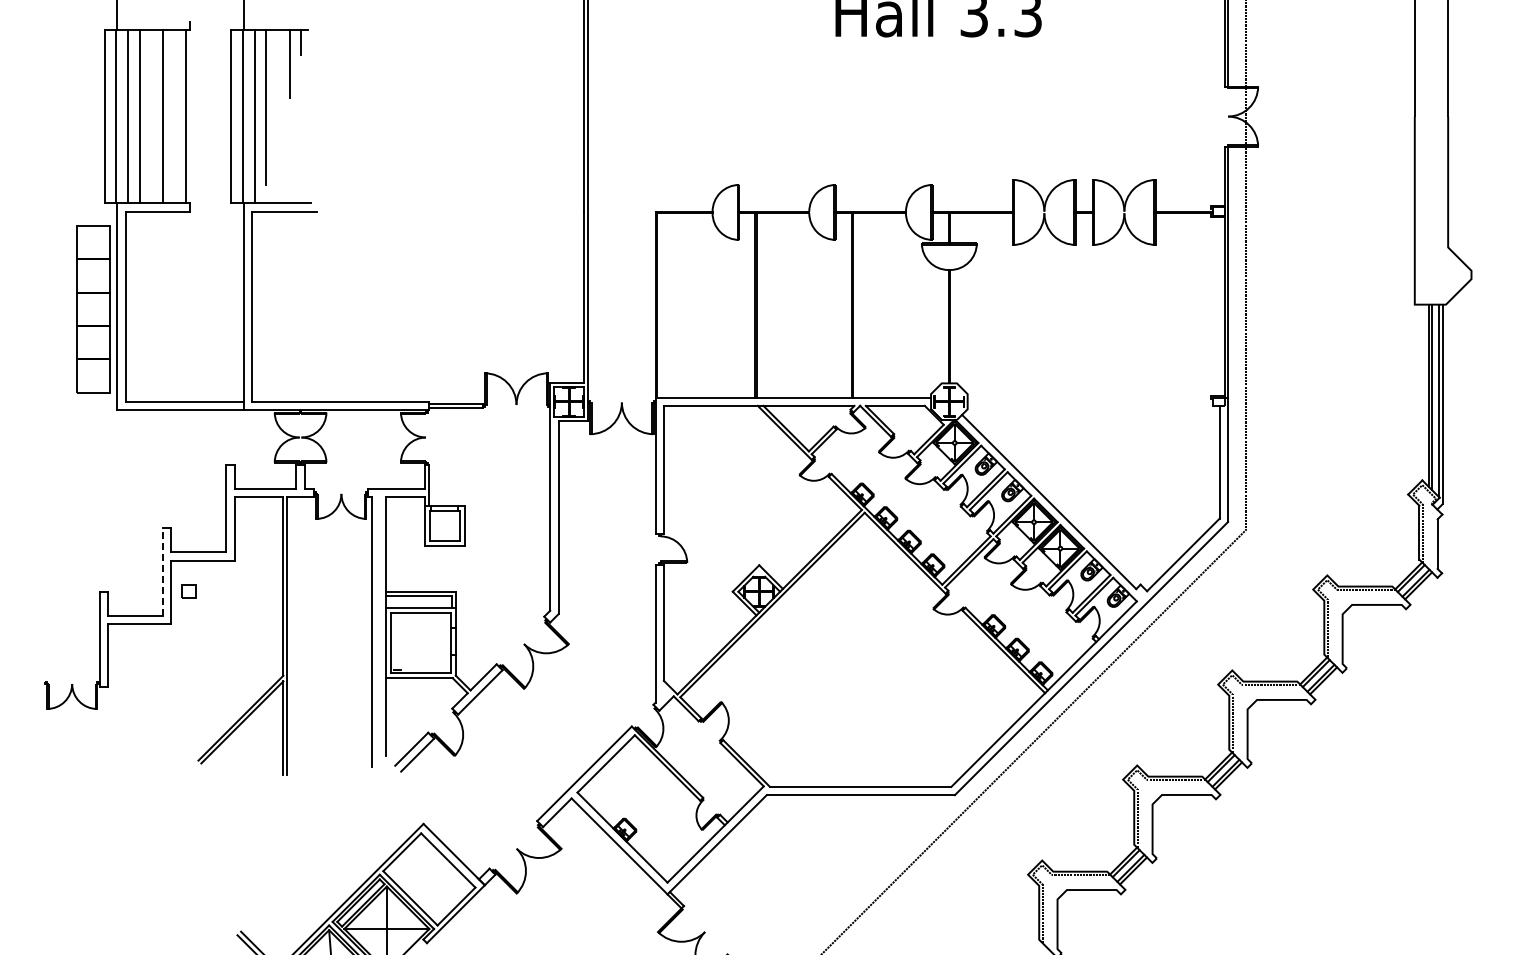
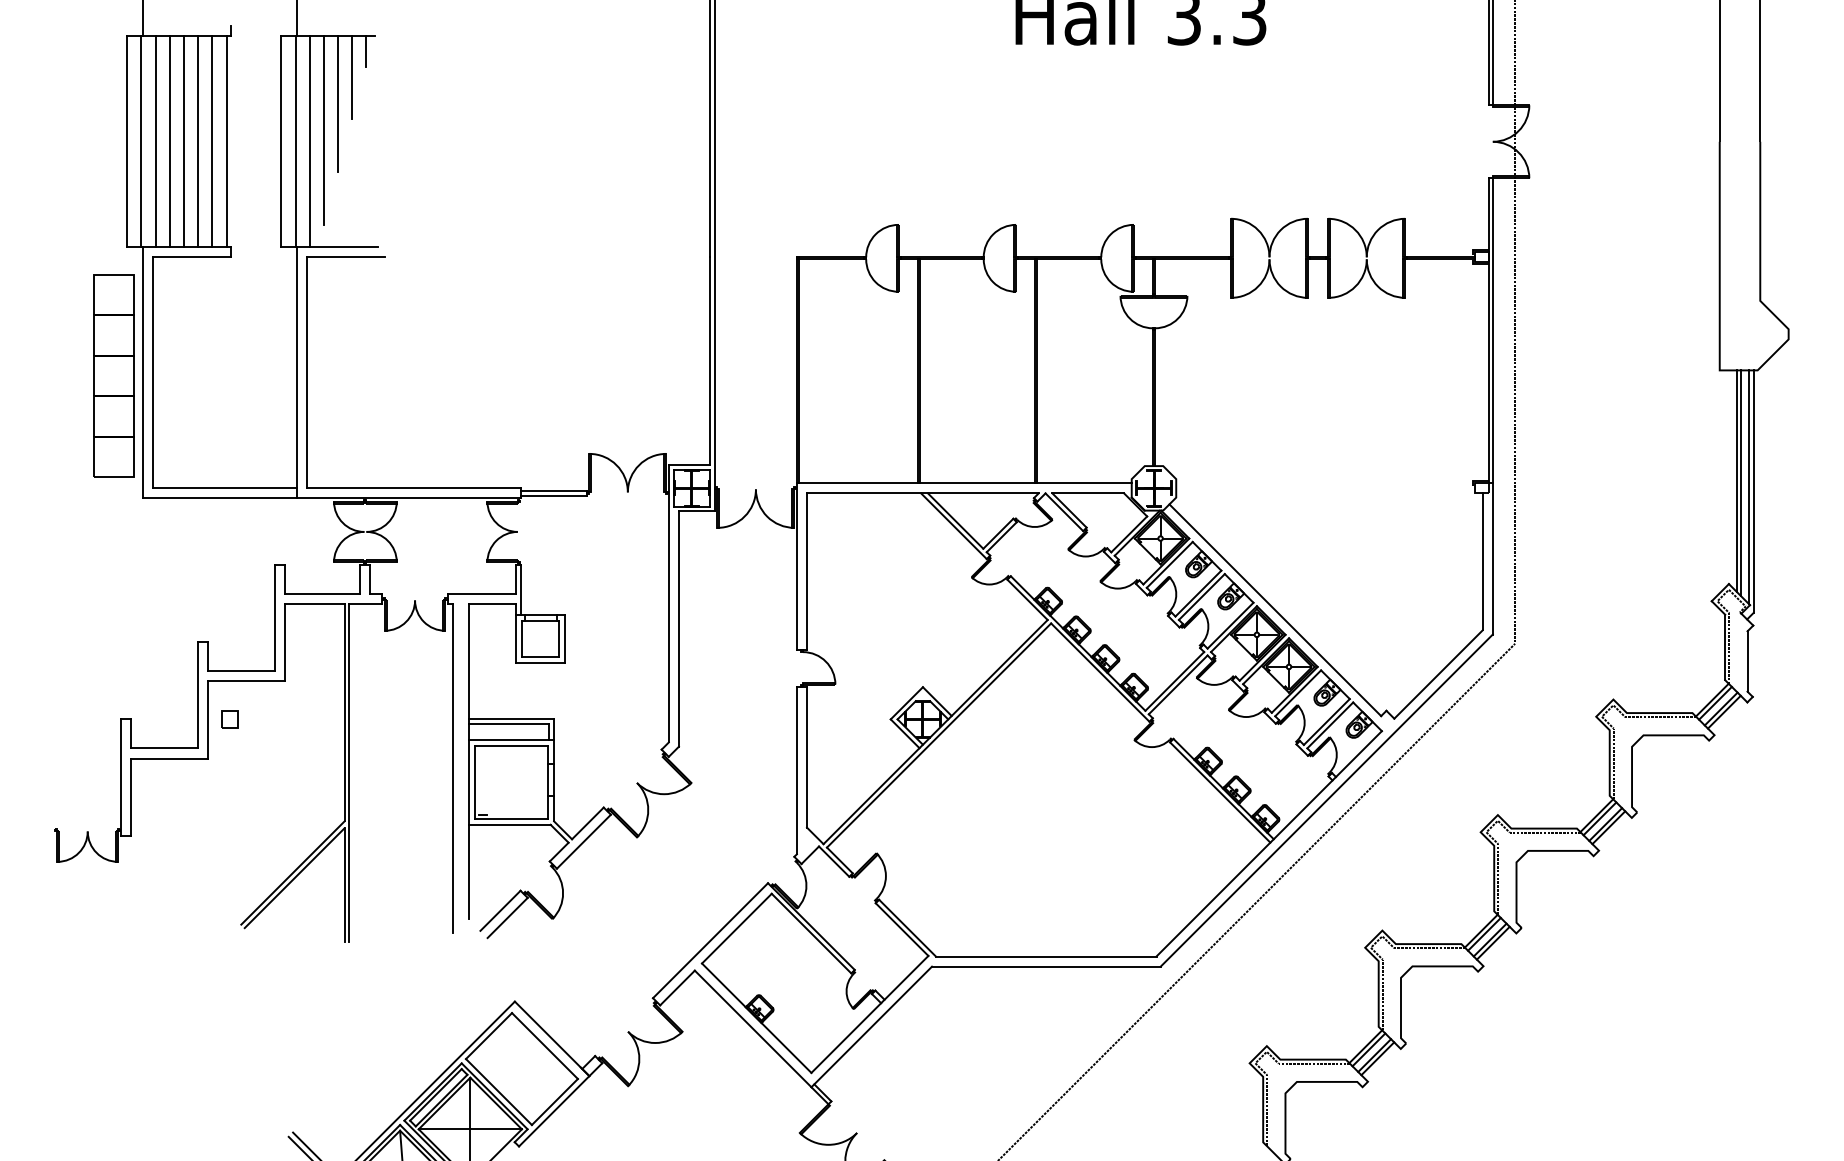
line: (278, 85) -> (338, 104), added
line: (151, 116) -> (184, 141), added
line: (174, 116) -> (212, 141), added
line: (163, 572) -> (198, 695), dashed -> solid

